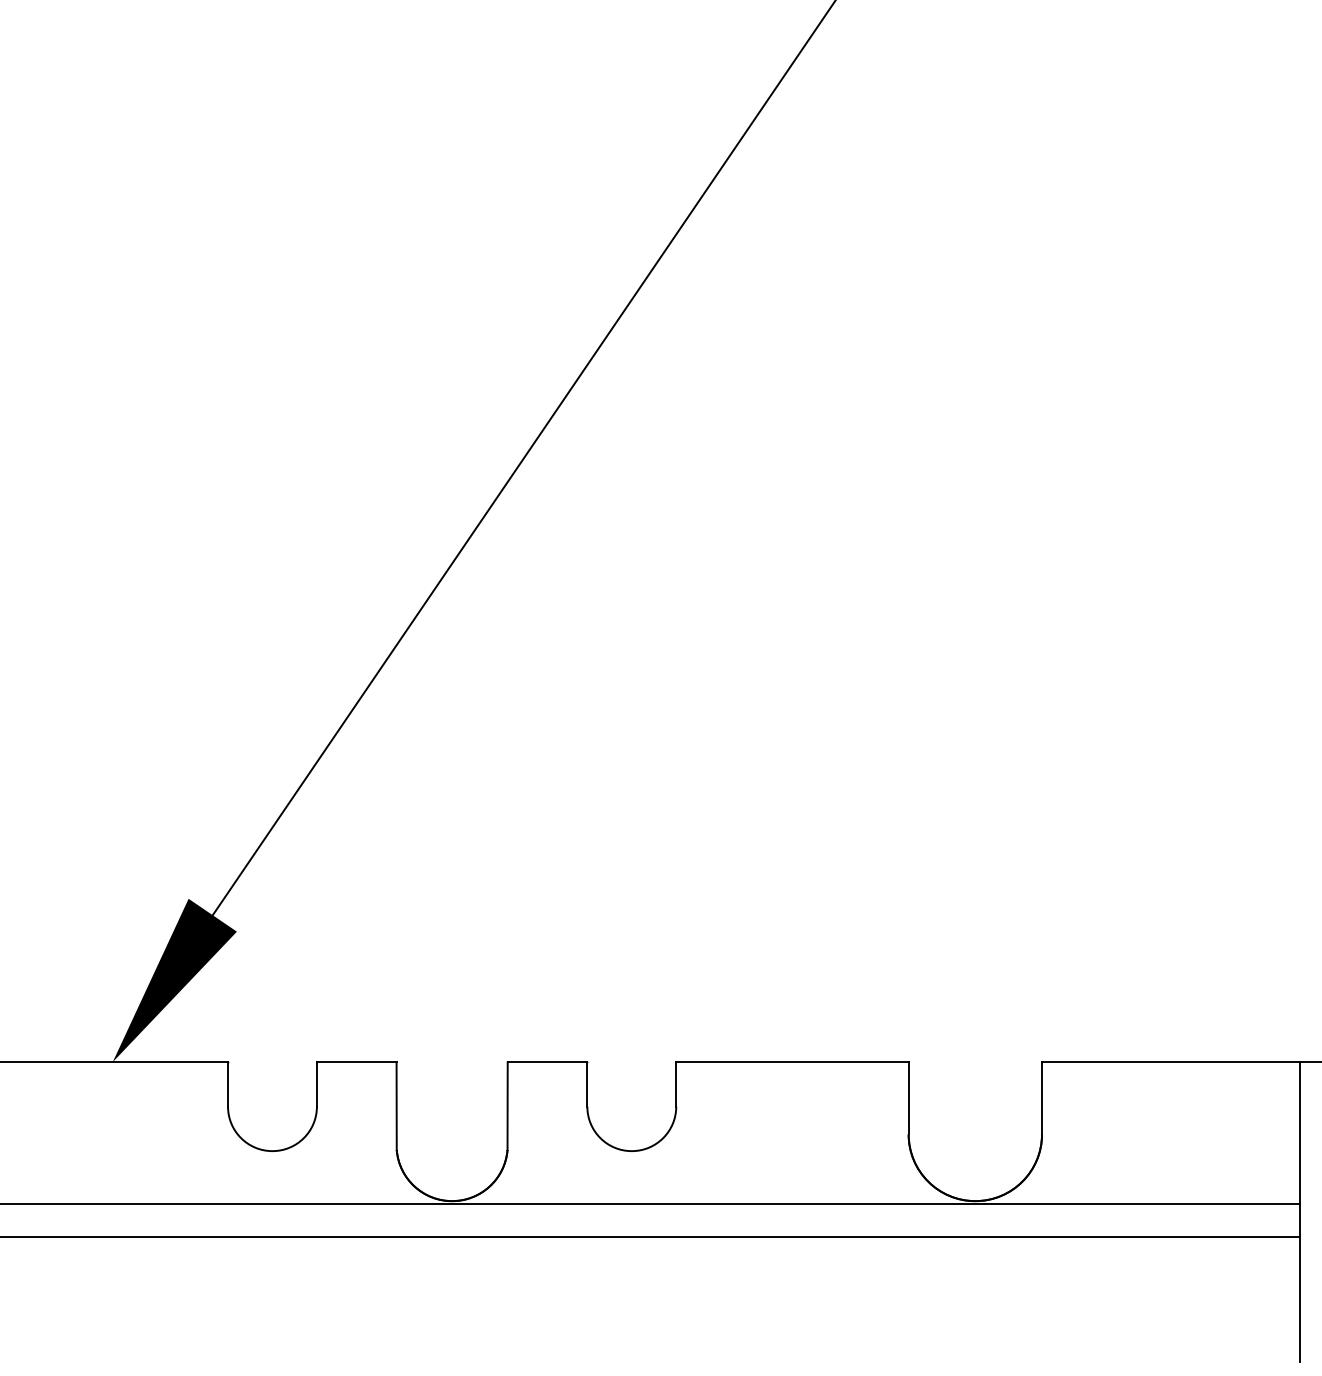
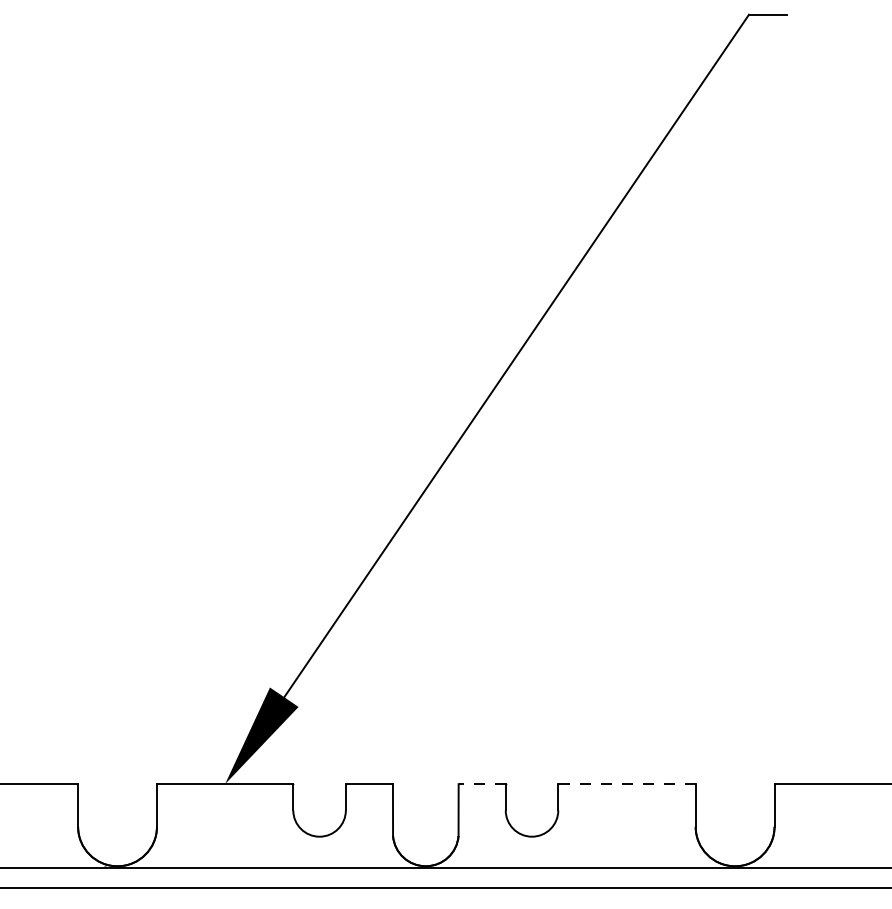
line: (548, 1062) -> (482, 784), solid -> dashed
line: (793, 1062) -> (627, 784), solid -> dashed

